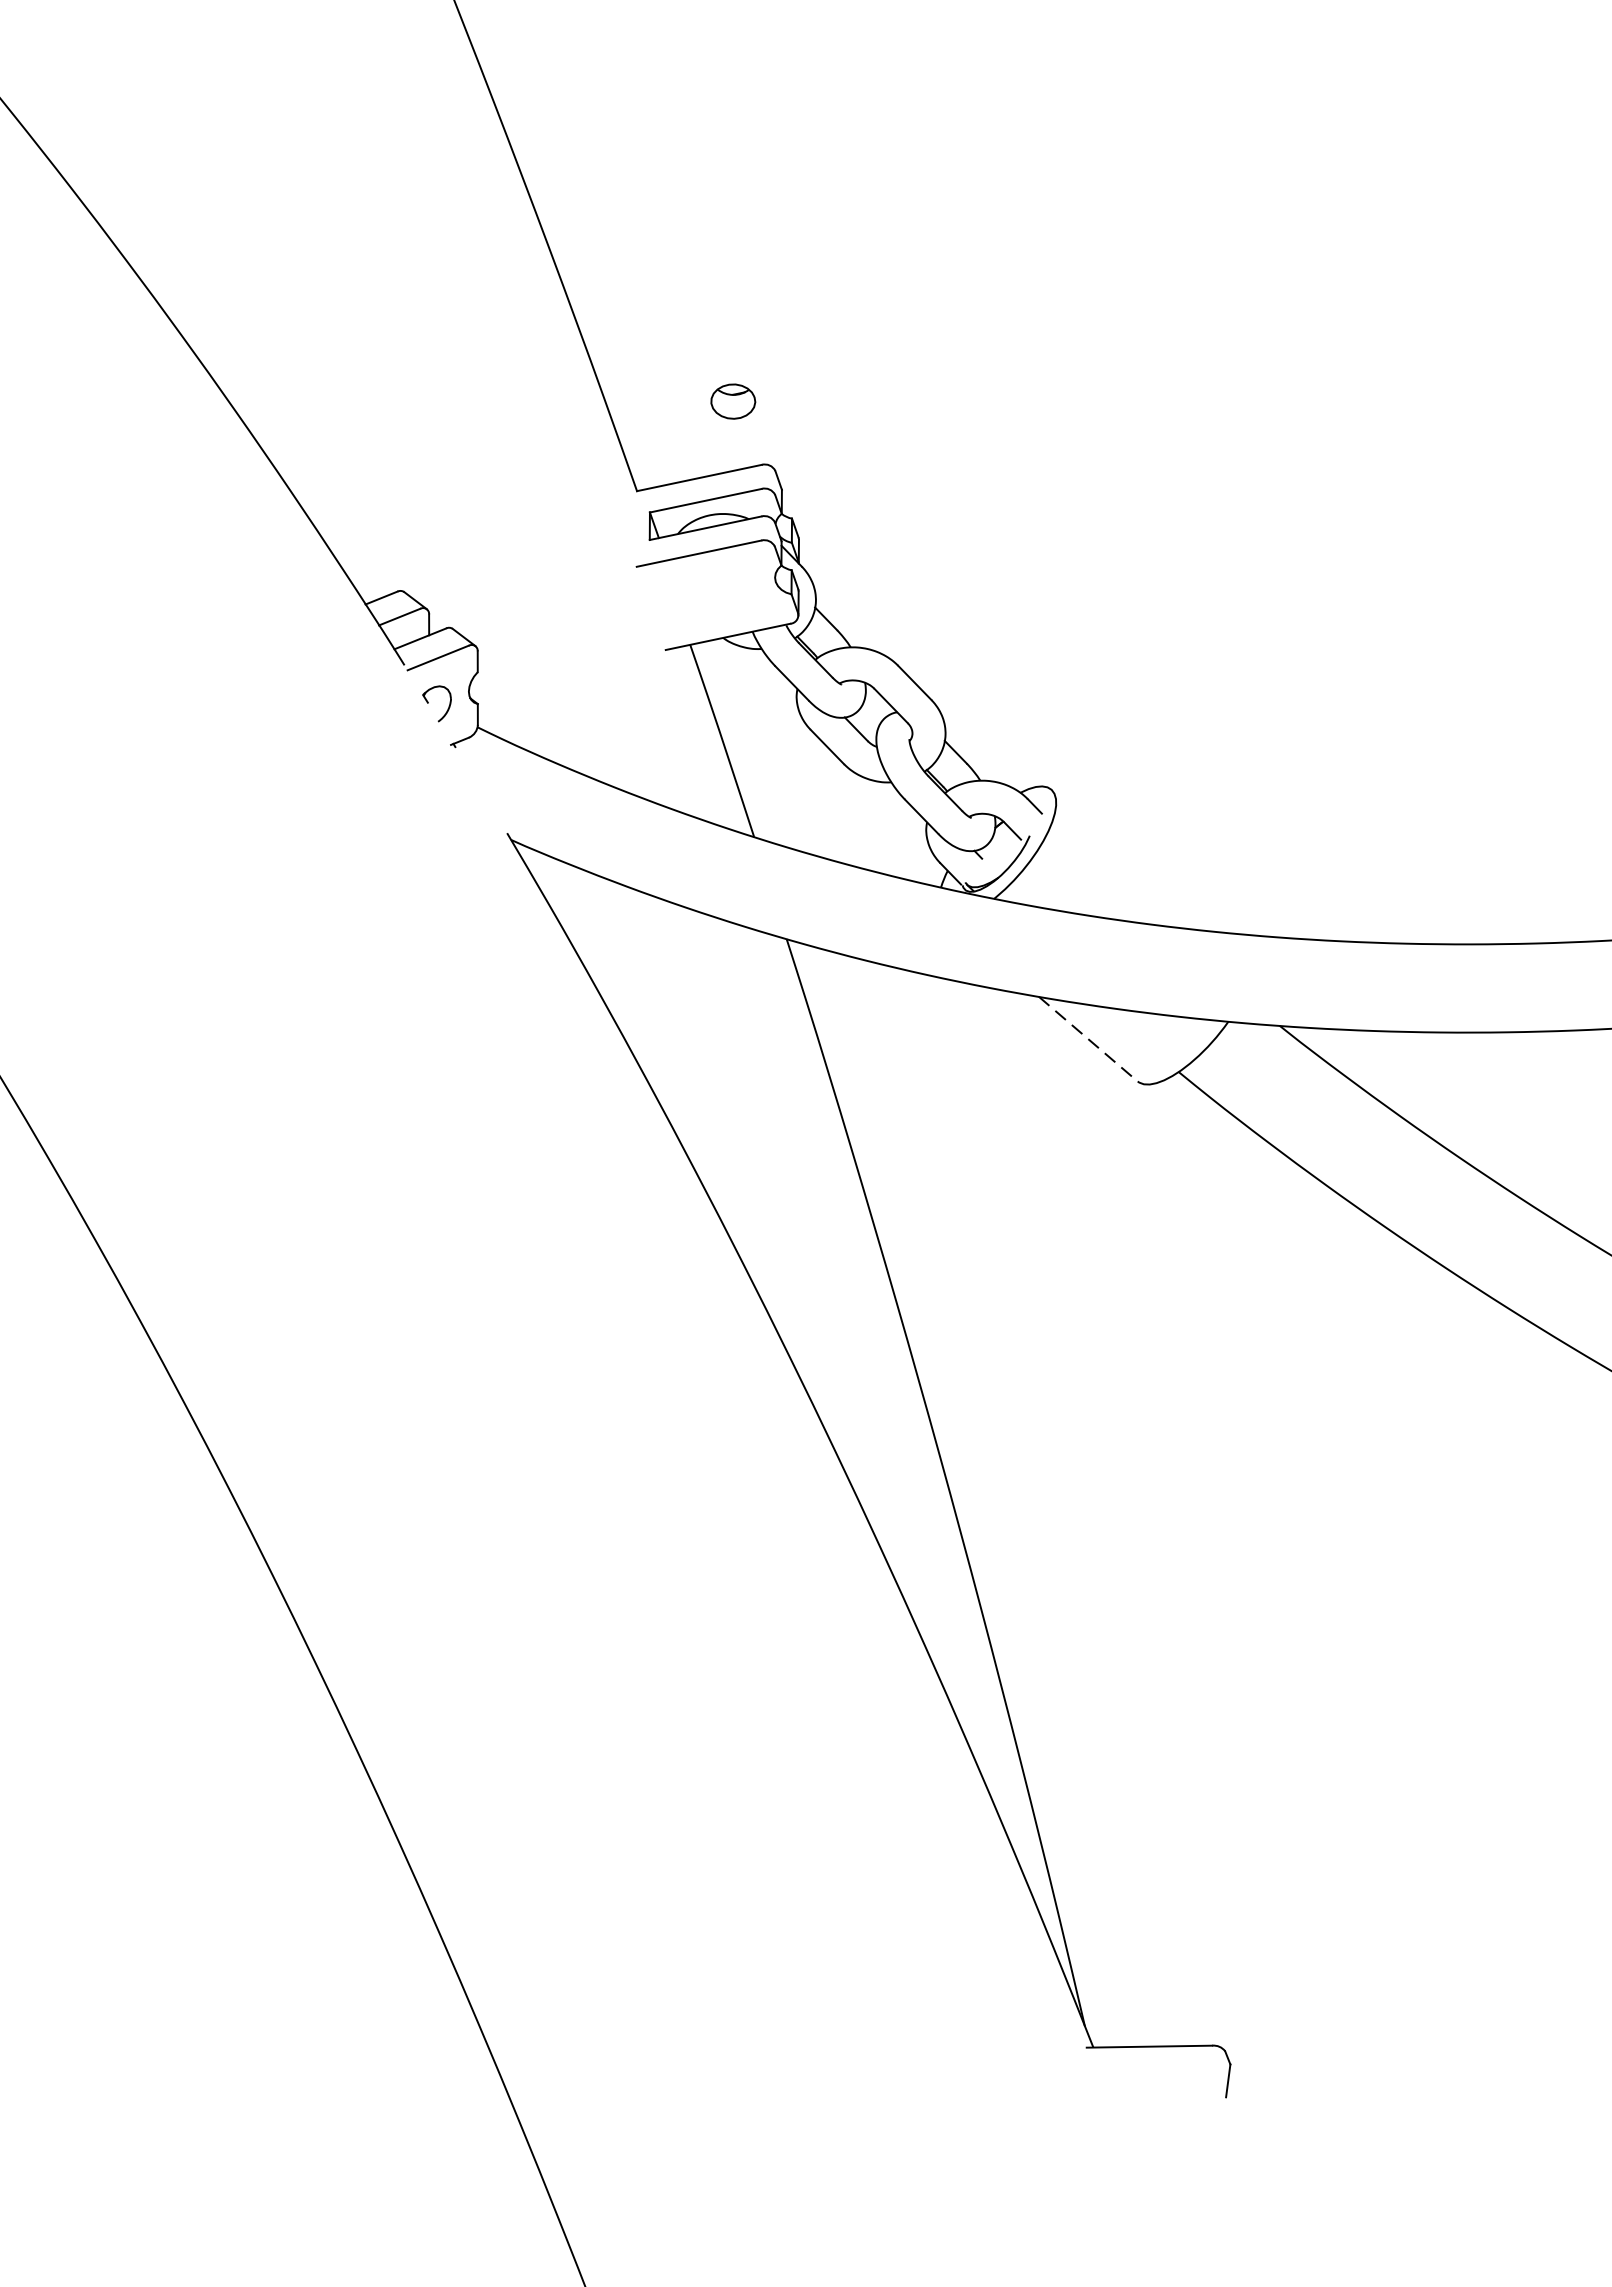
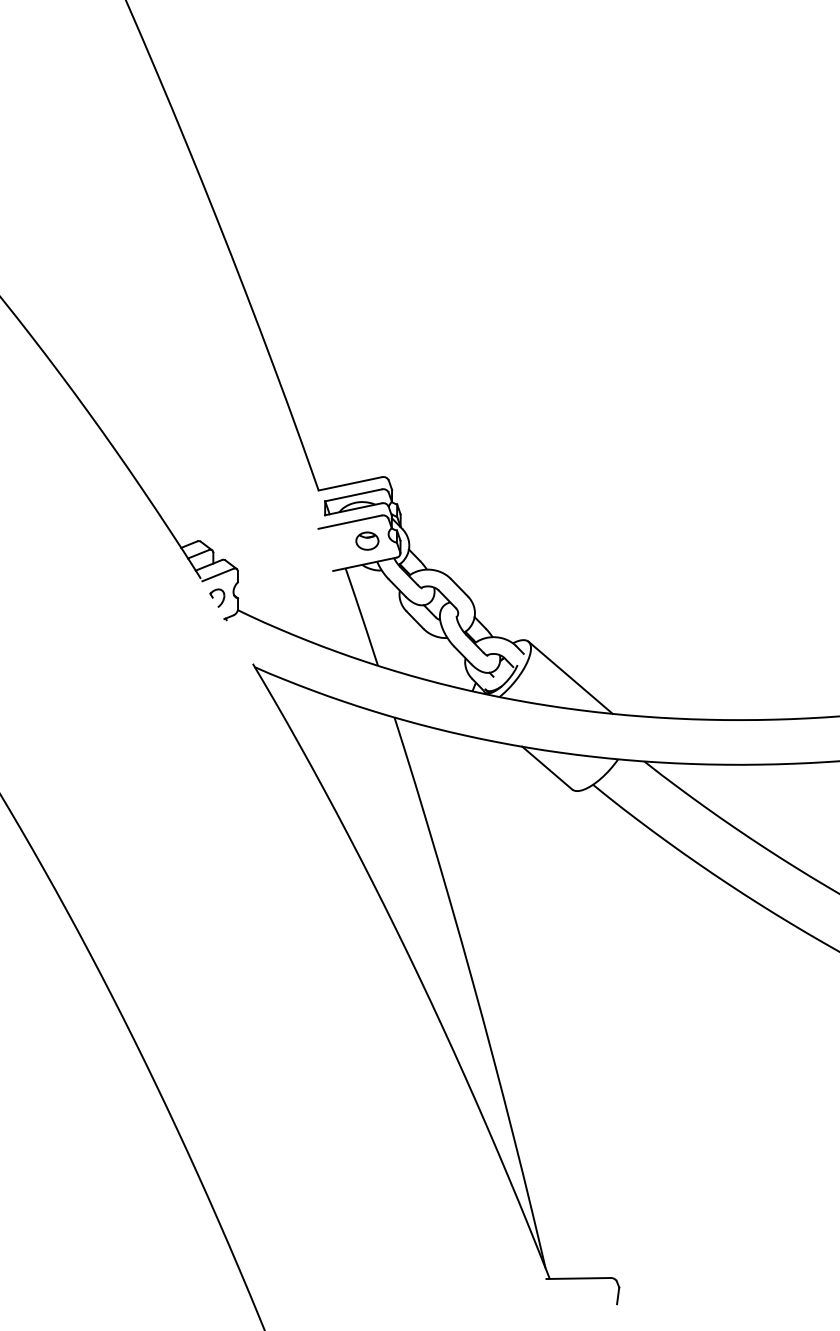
part: (733, 400) -> (367, 540), moved
line: (1134, 860) -> (570, 677), added
line: (1088, 1039) -> (547, 768), dashed -> solid

